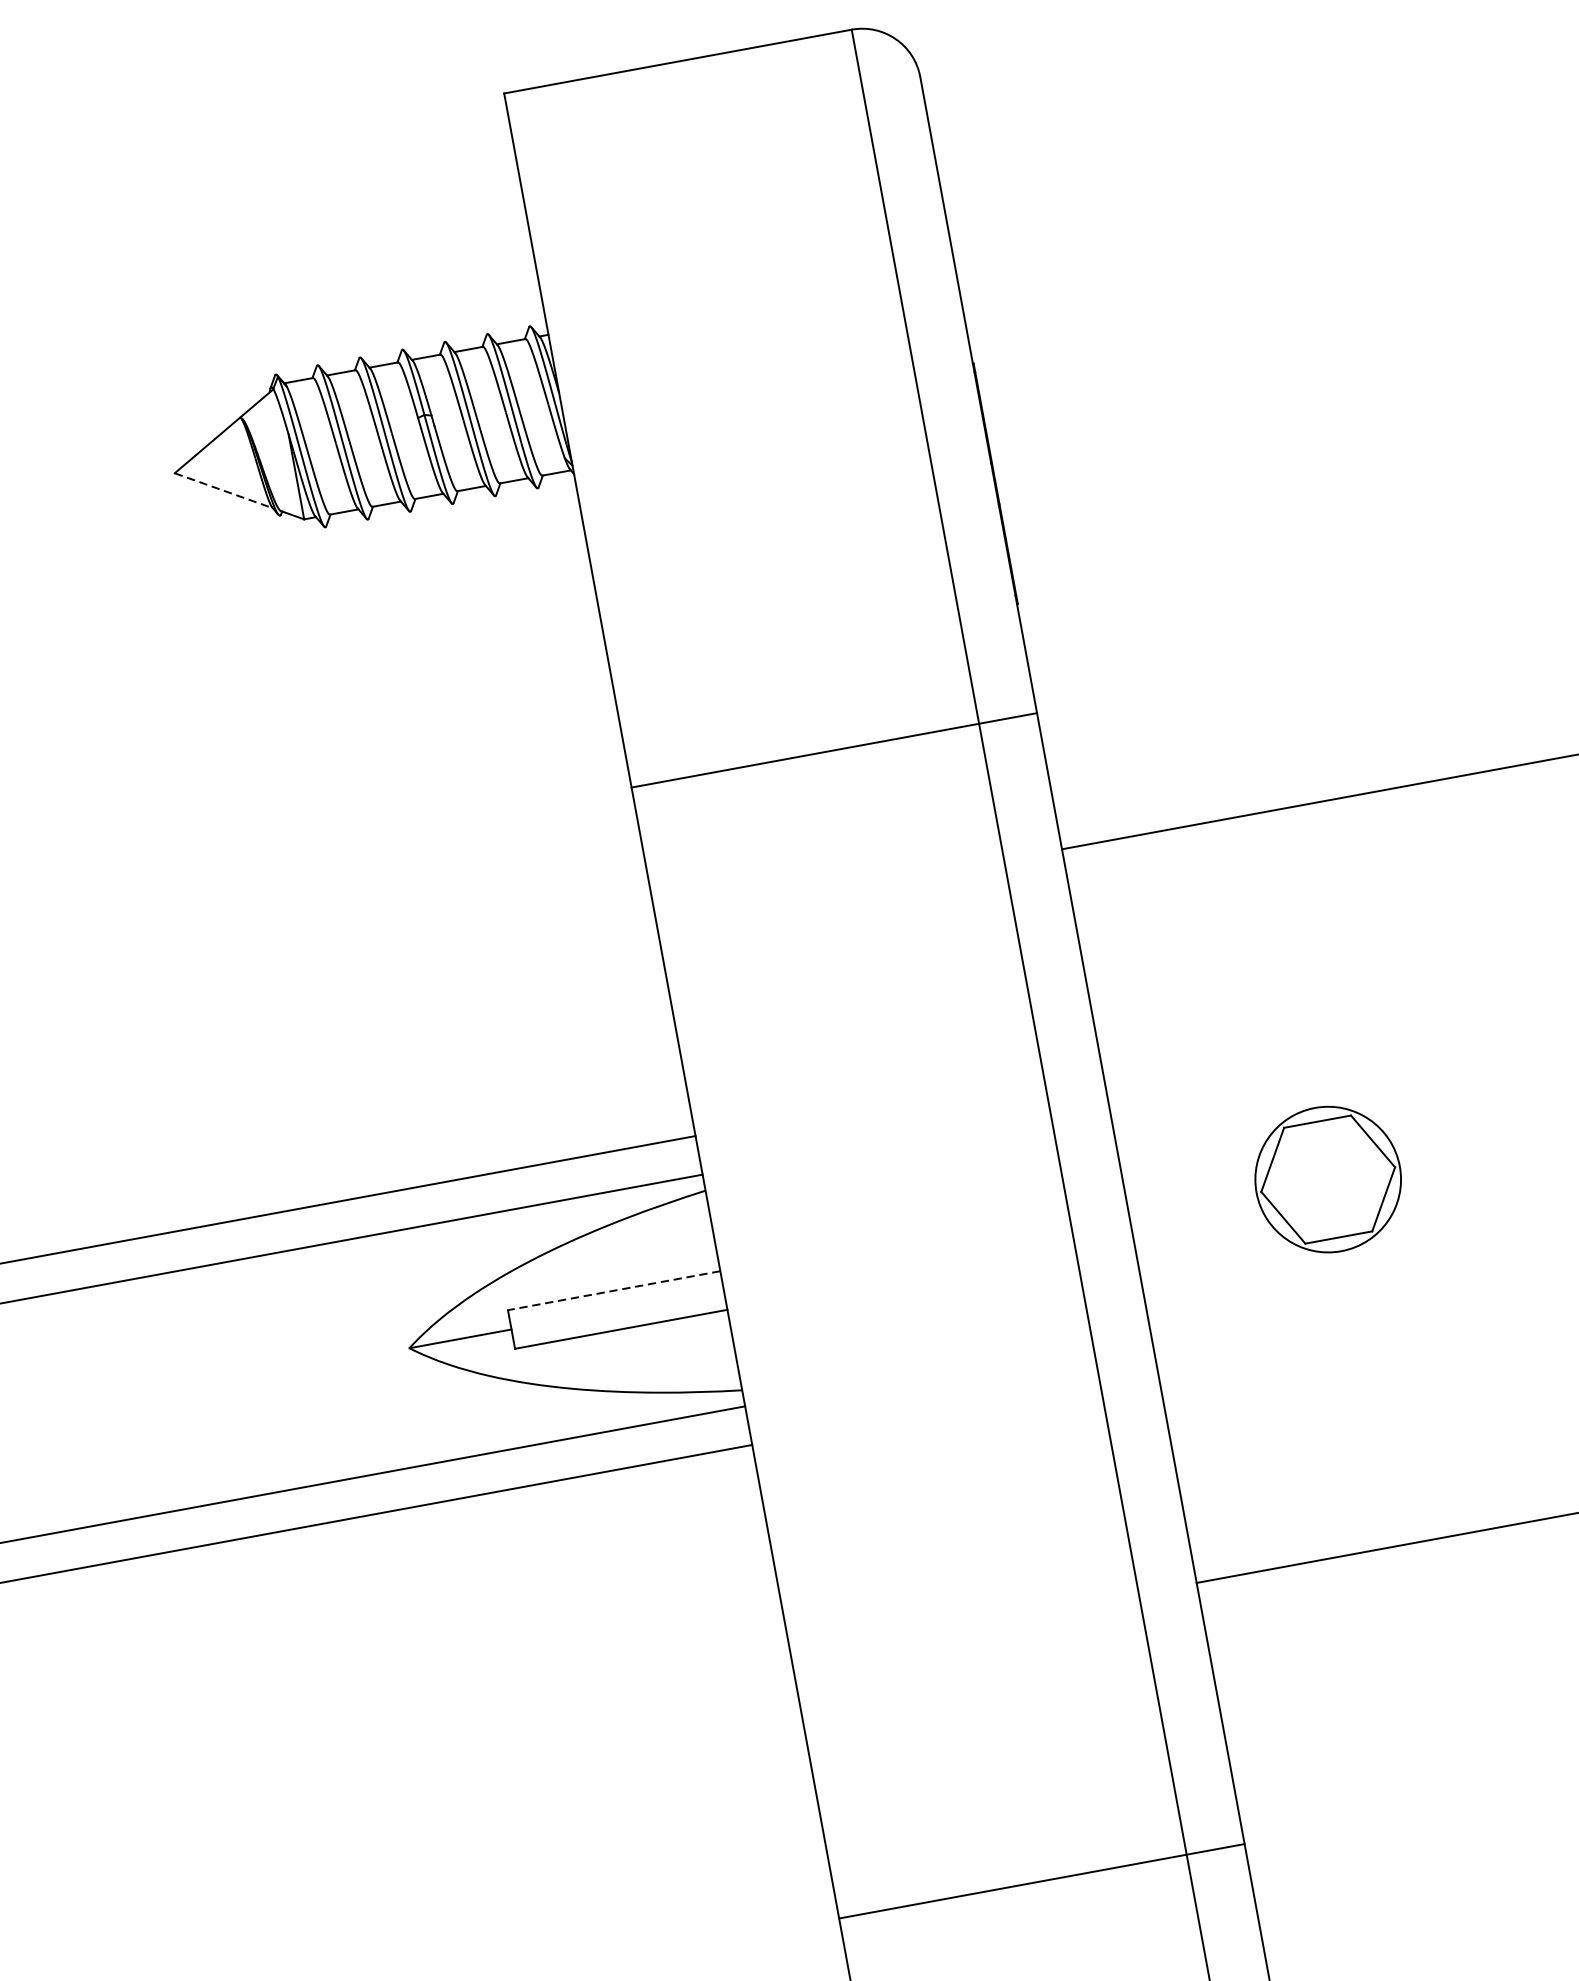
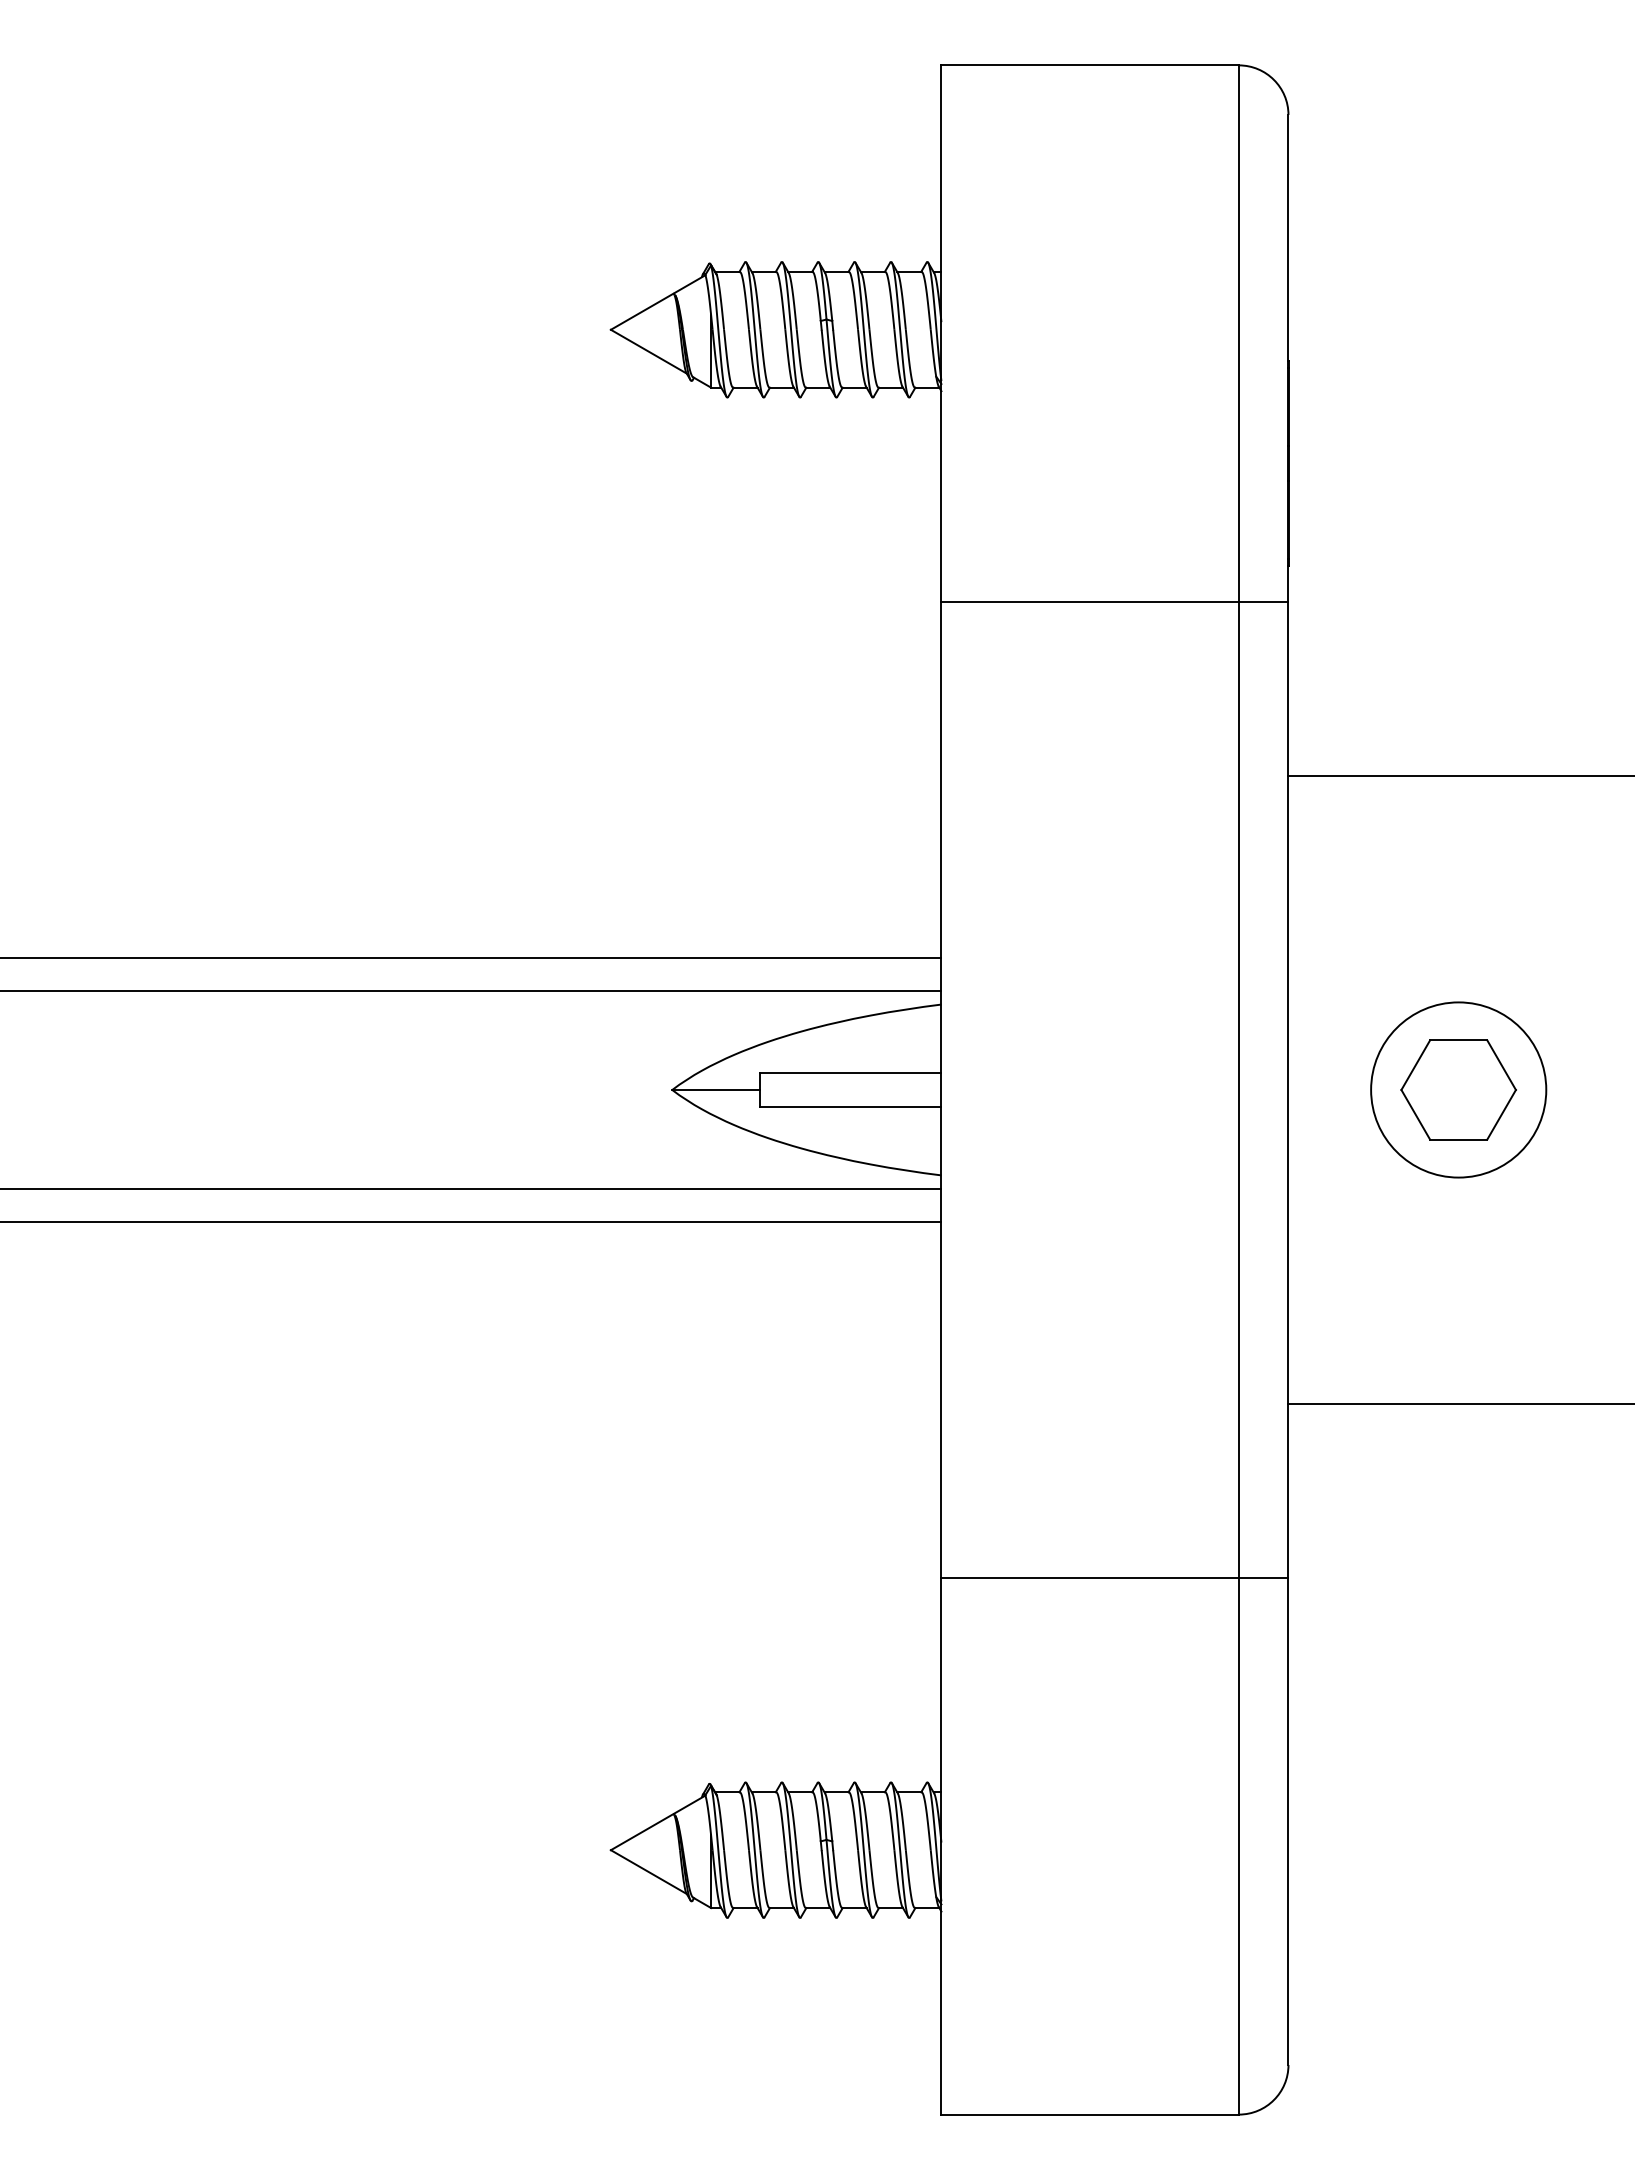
line: (223, 490) -> (648, 351), dashed -> solid
line: (833, 750) -> (1114, 602), moved
circle: (1327, 1179) -> (1458, 1089), size x1.43
line: (614, 1290) -> (850, 1073), dashed -> solid
line: (1041, 1881) -> (1114, 1577), moved

